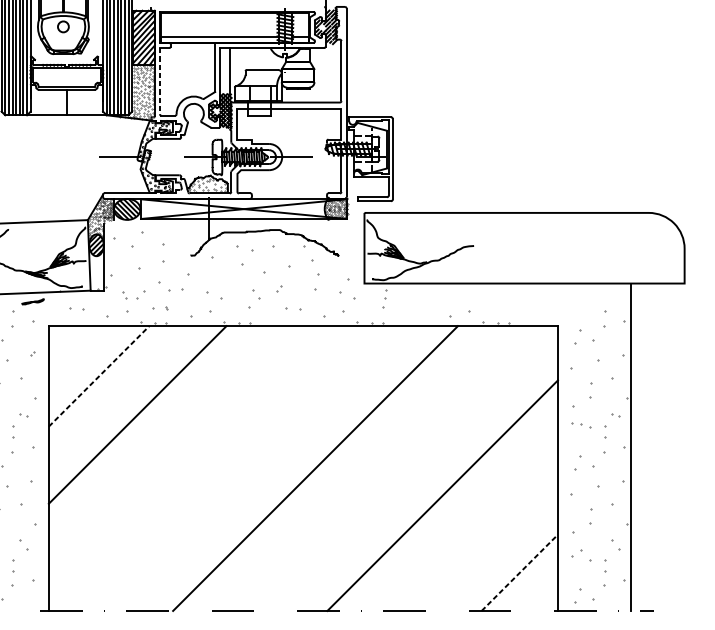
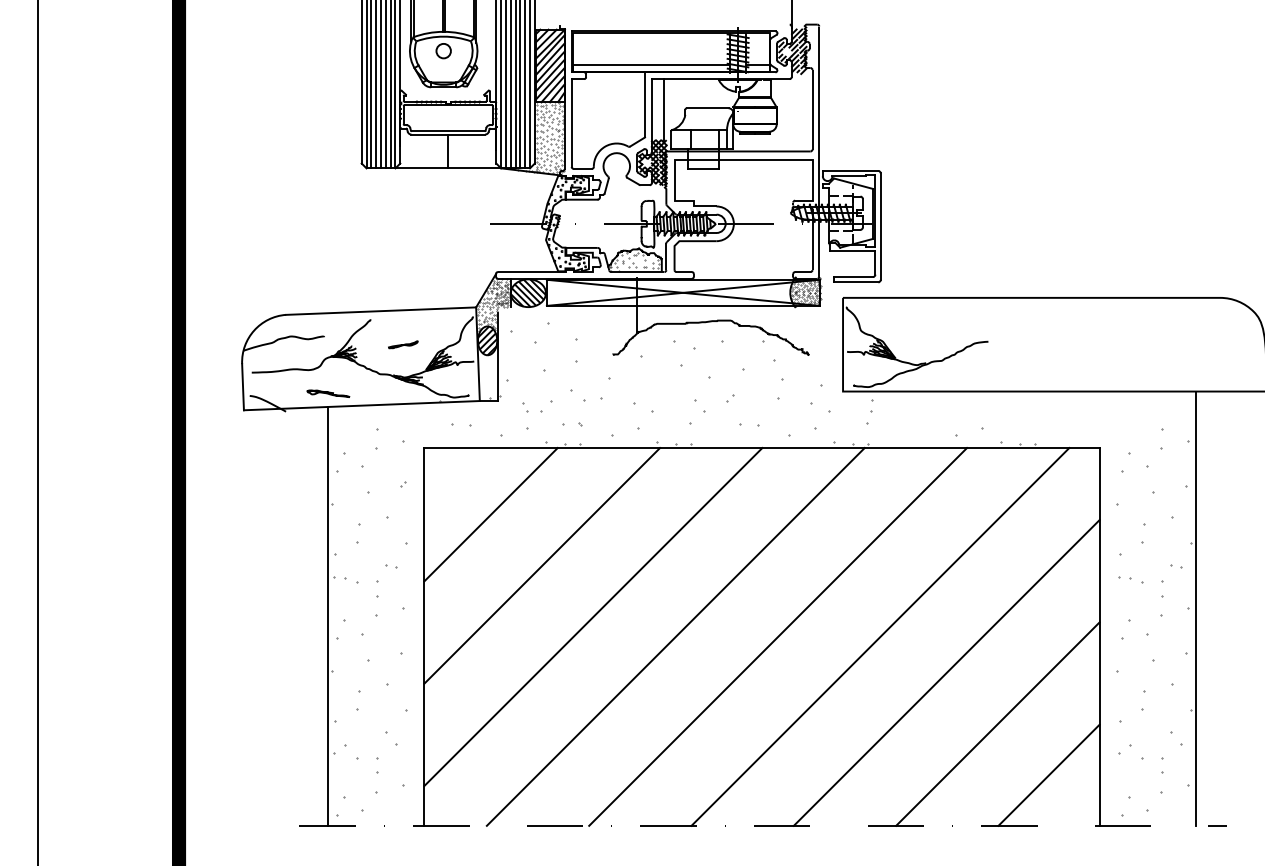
line: (159, 81) -> (571, 123), dashed -> solid
curve: (33, 301) -> (403, 344), moved
line: (99, 376) -> (491, 514), dashed -> solid
line: (176, 453) -> (593, 617), added
line: (238, 468) -> (675, 636), added
line: (392, 468) -> (880, 636), added
line: (480, 533) -> (997, 723), added
line: (520, 573) -> (1049, 775), dashed -> solid

